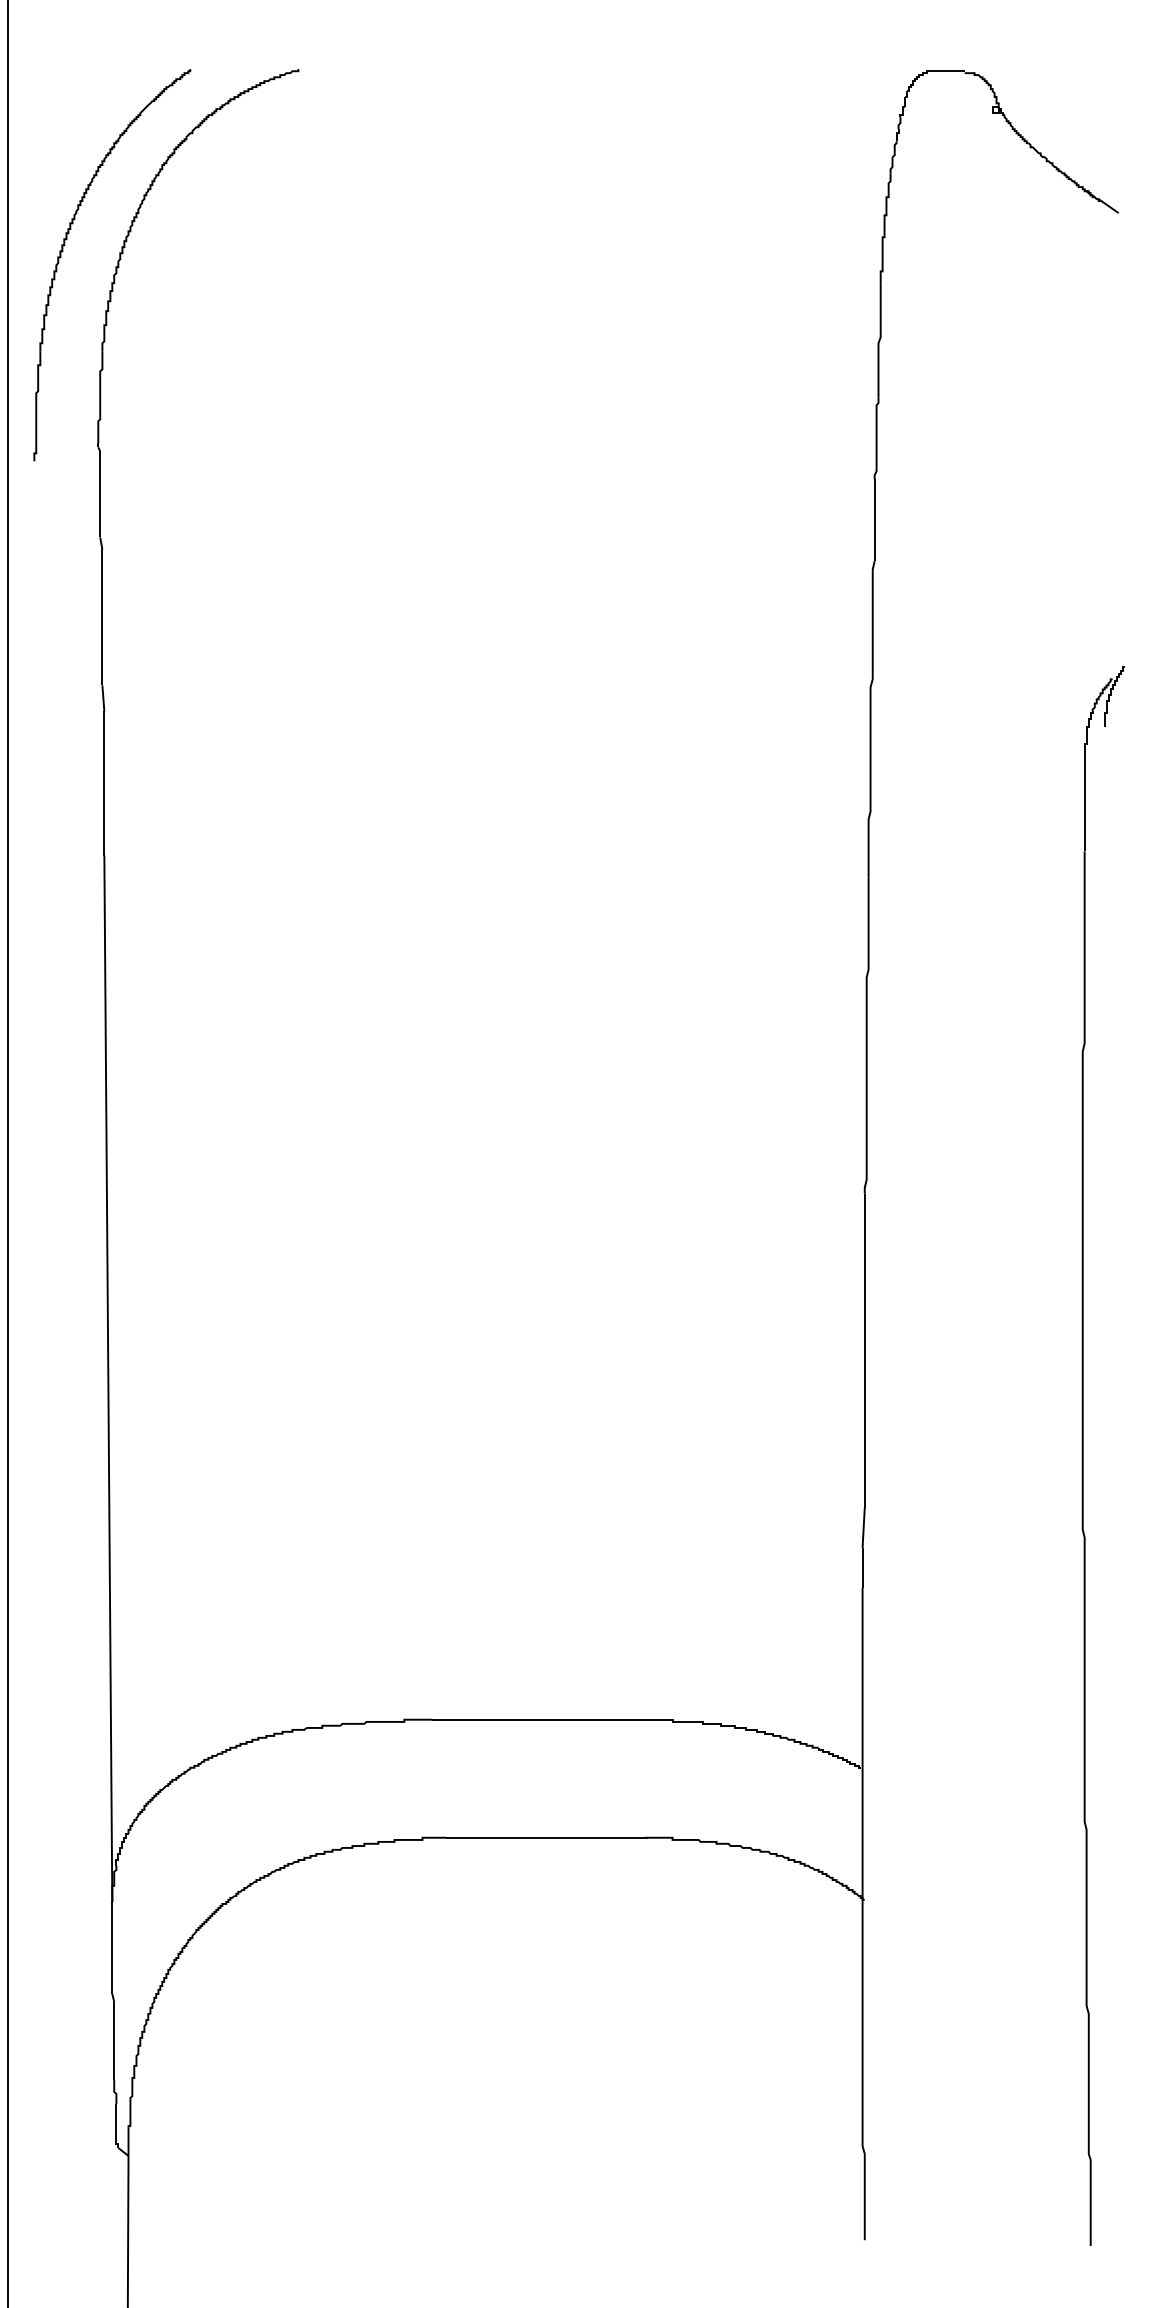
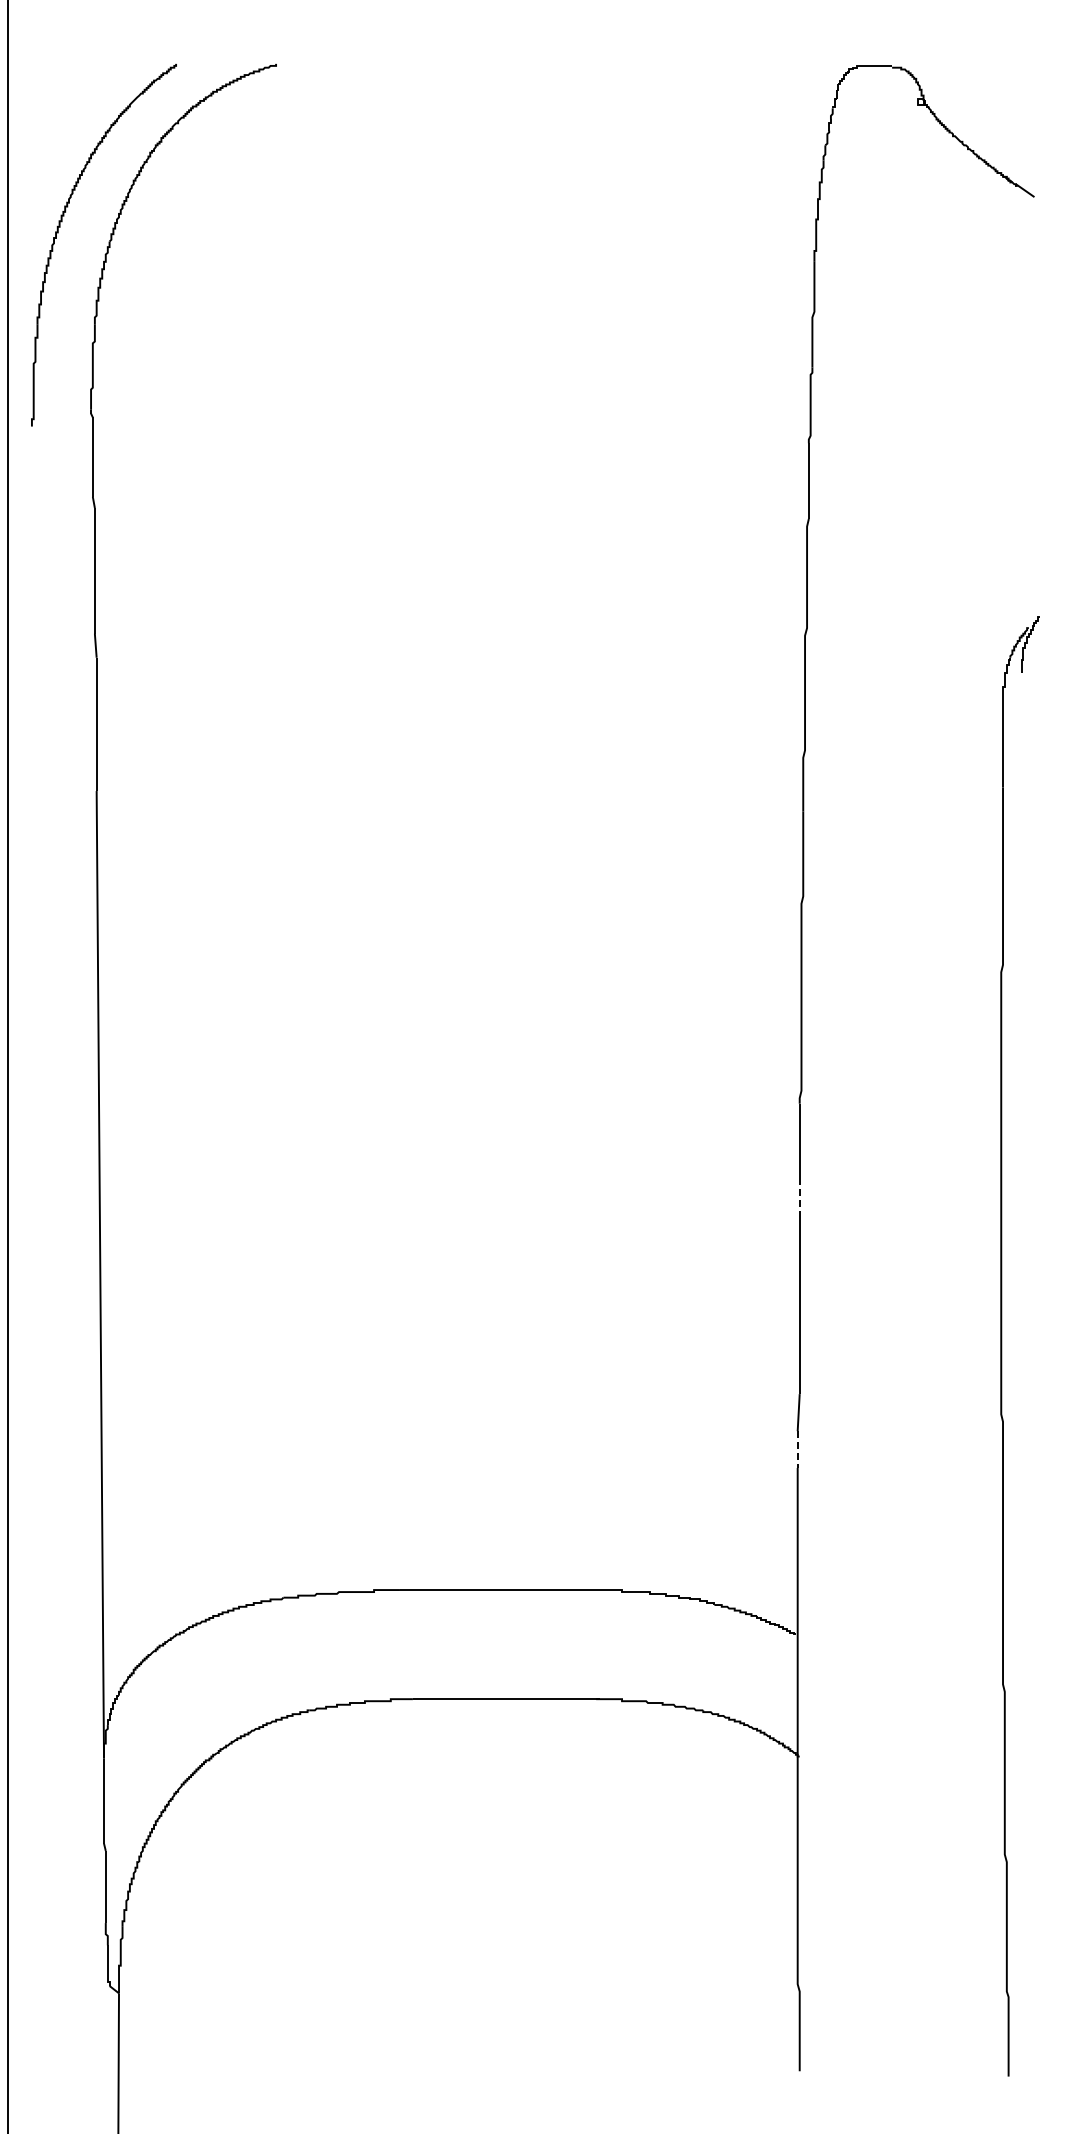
line: (864, 1292) -> (799, 1195), solid -> dashed
line: (862, 1568) -> (797, 1450), solid -> dashed

